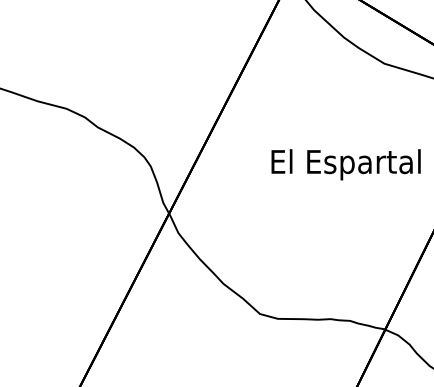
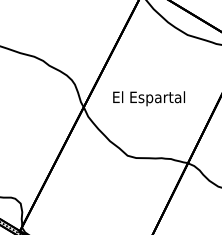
text: (344, 164) -> (148, 98), moved

